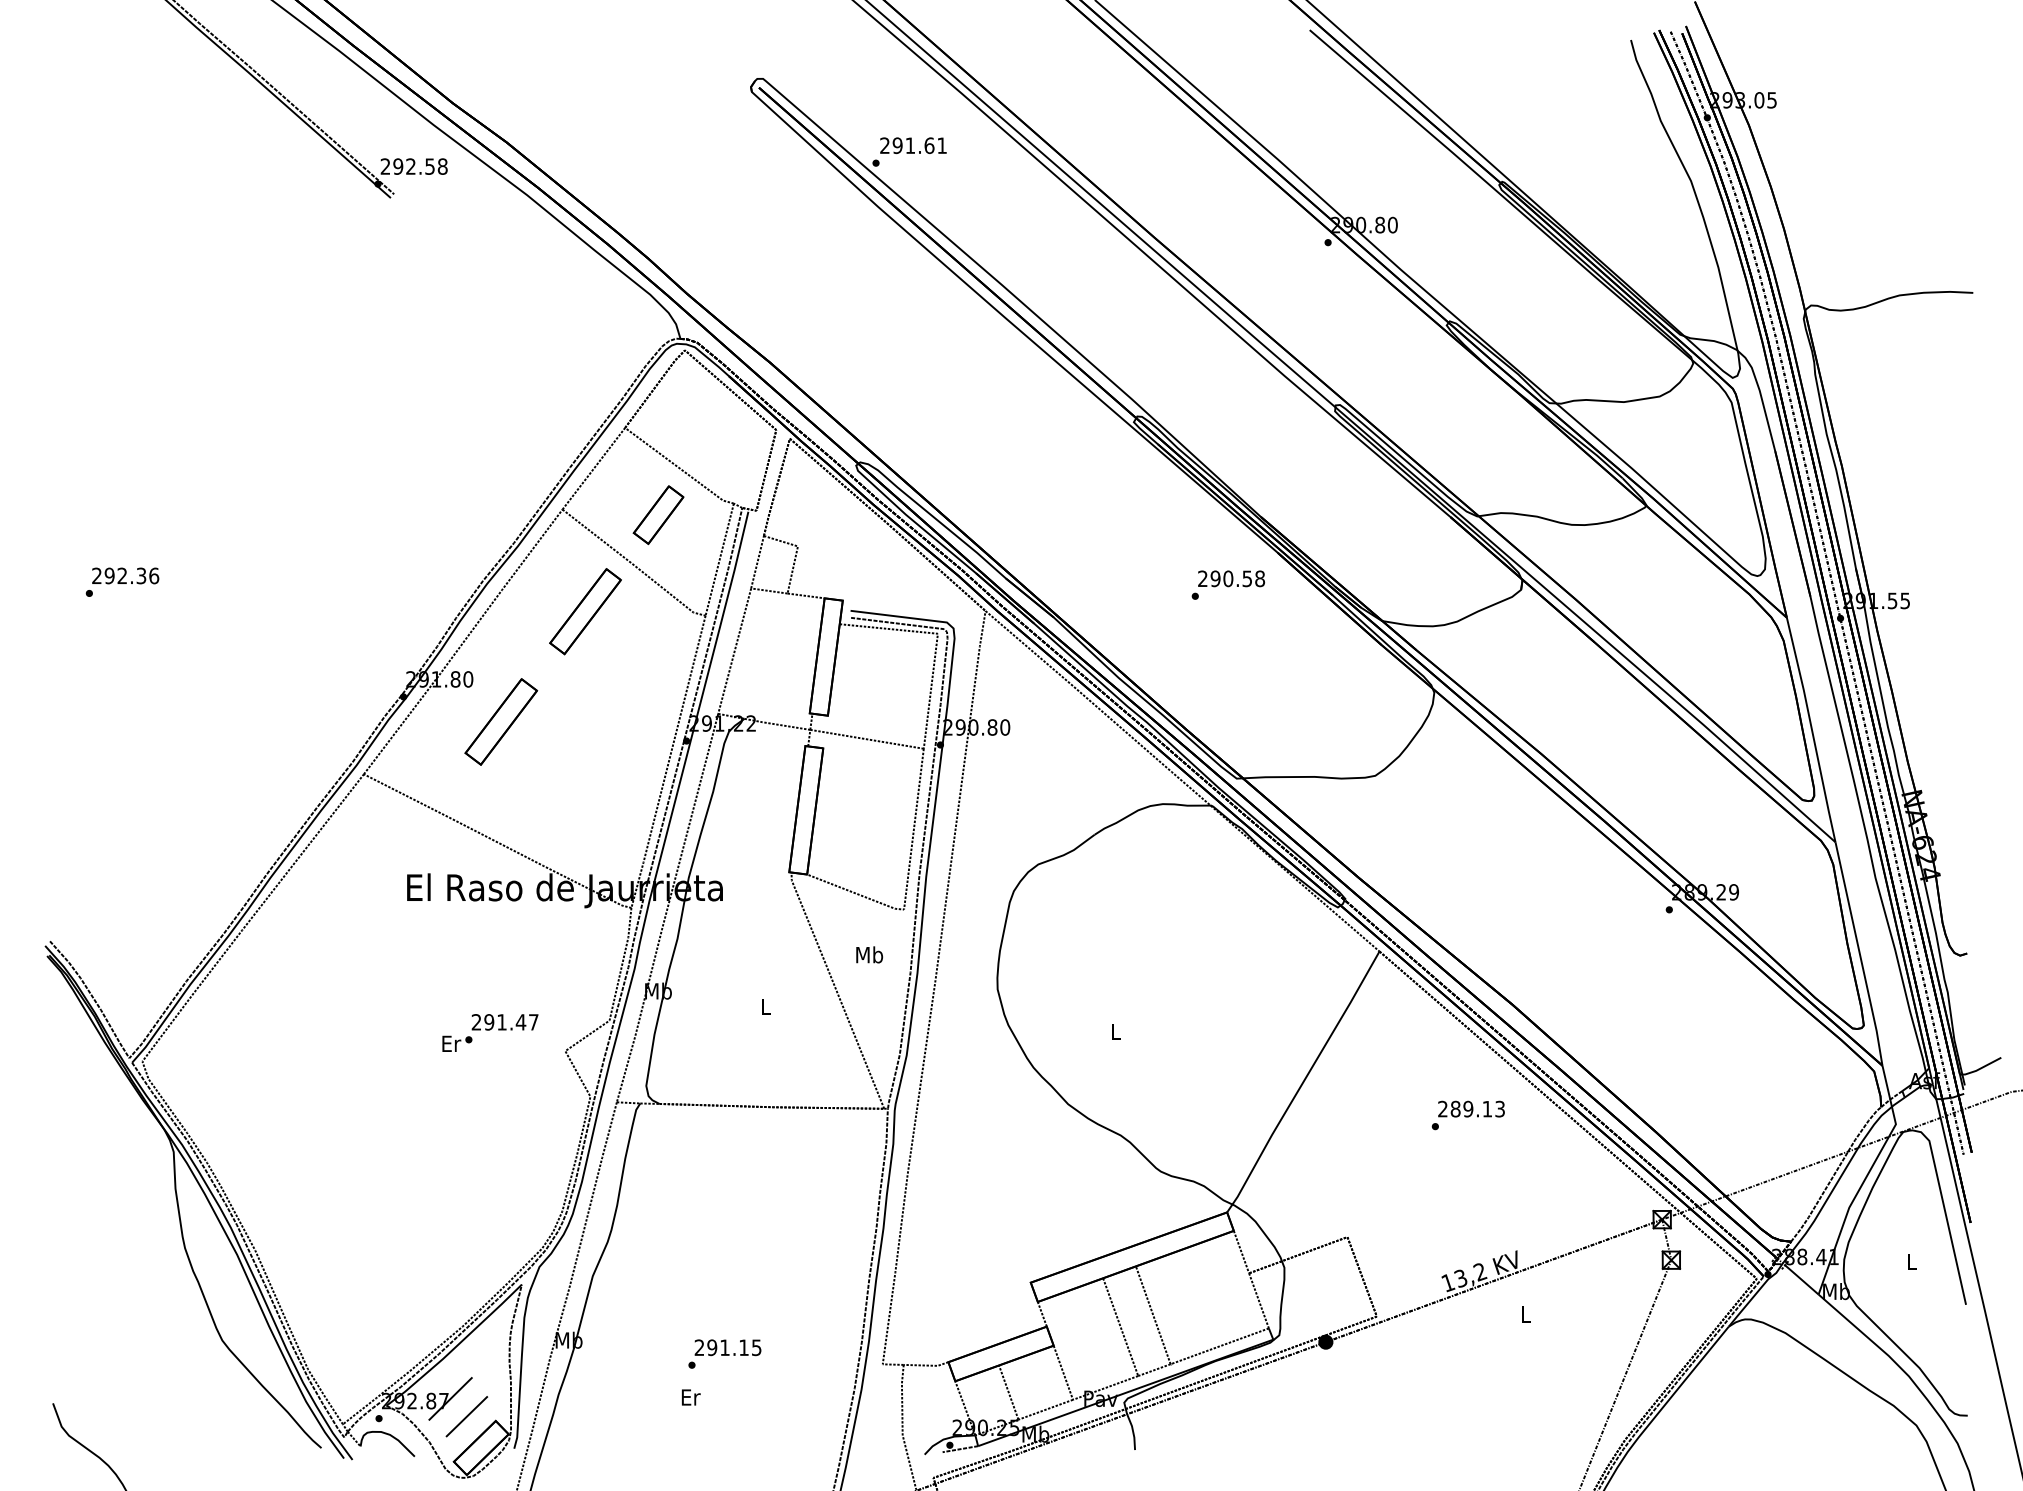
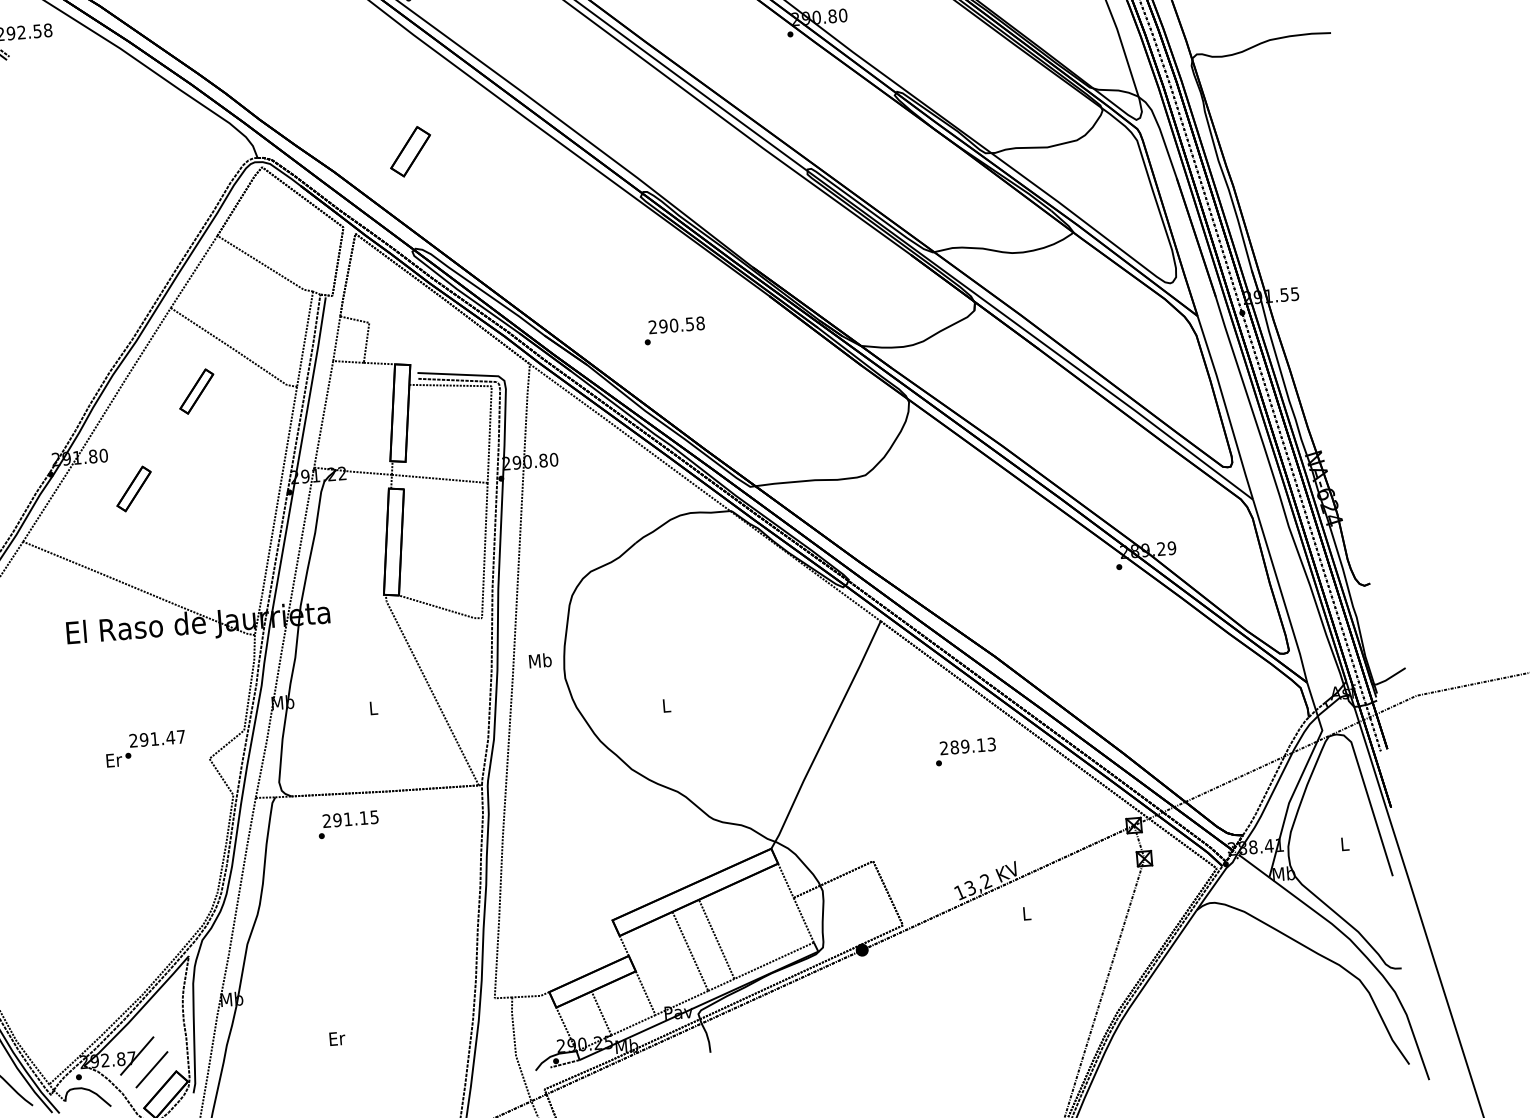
part: (658, 514) -> (410, 151), moved
text: (1228, 584) -> (674, 330), moved
part: (585, 611) -> (196, 391), size x0.6
part: (501, 721) -> (134, 488), size x0.6
text: (869, 954) -> (540, 660), moved
text: (724, 1353) -> (348, 824), moved

